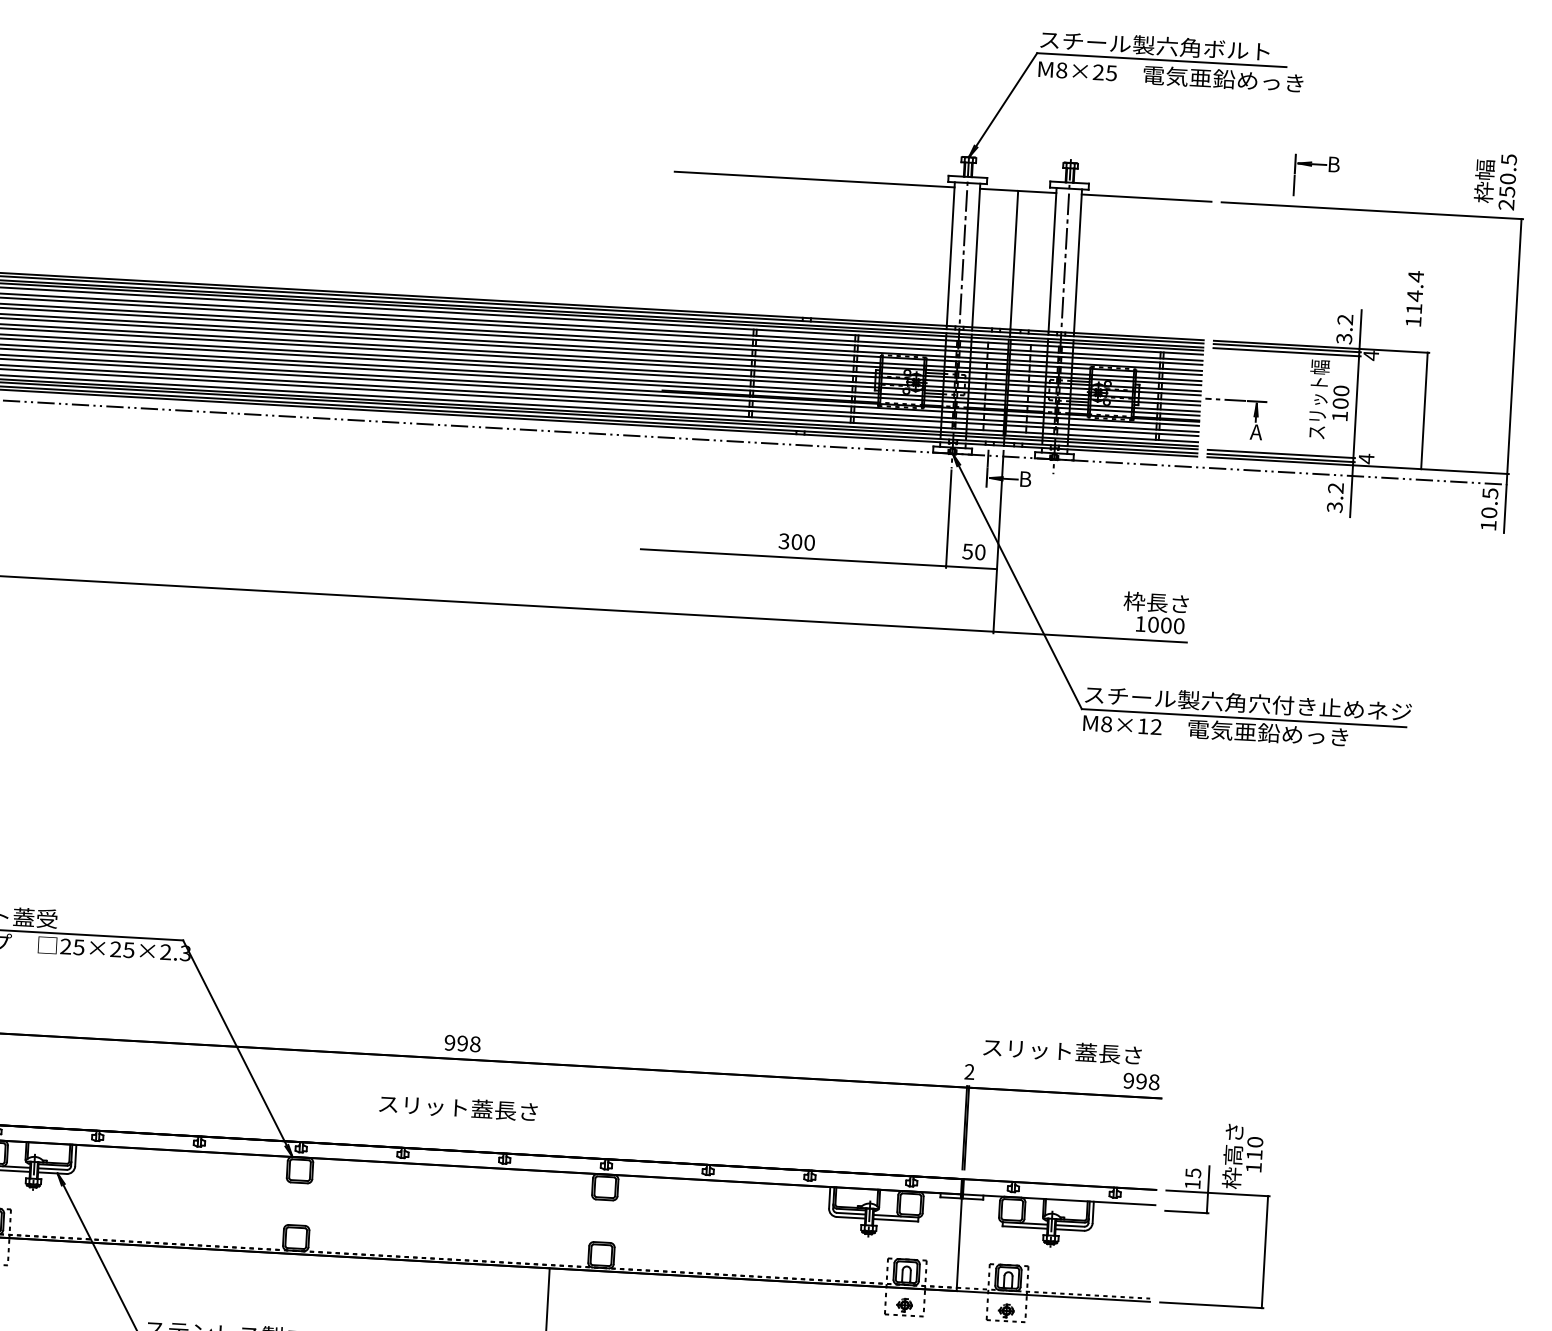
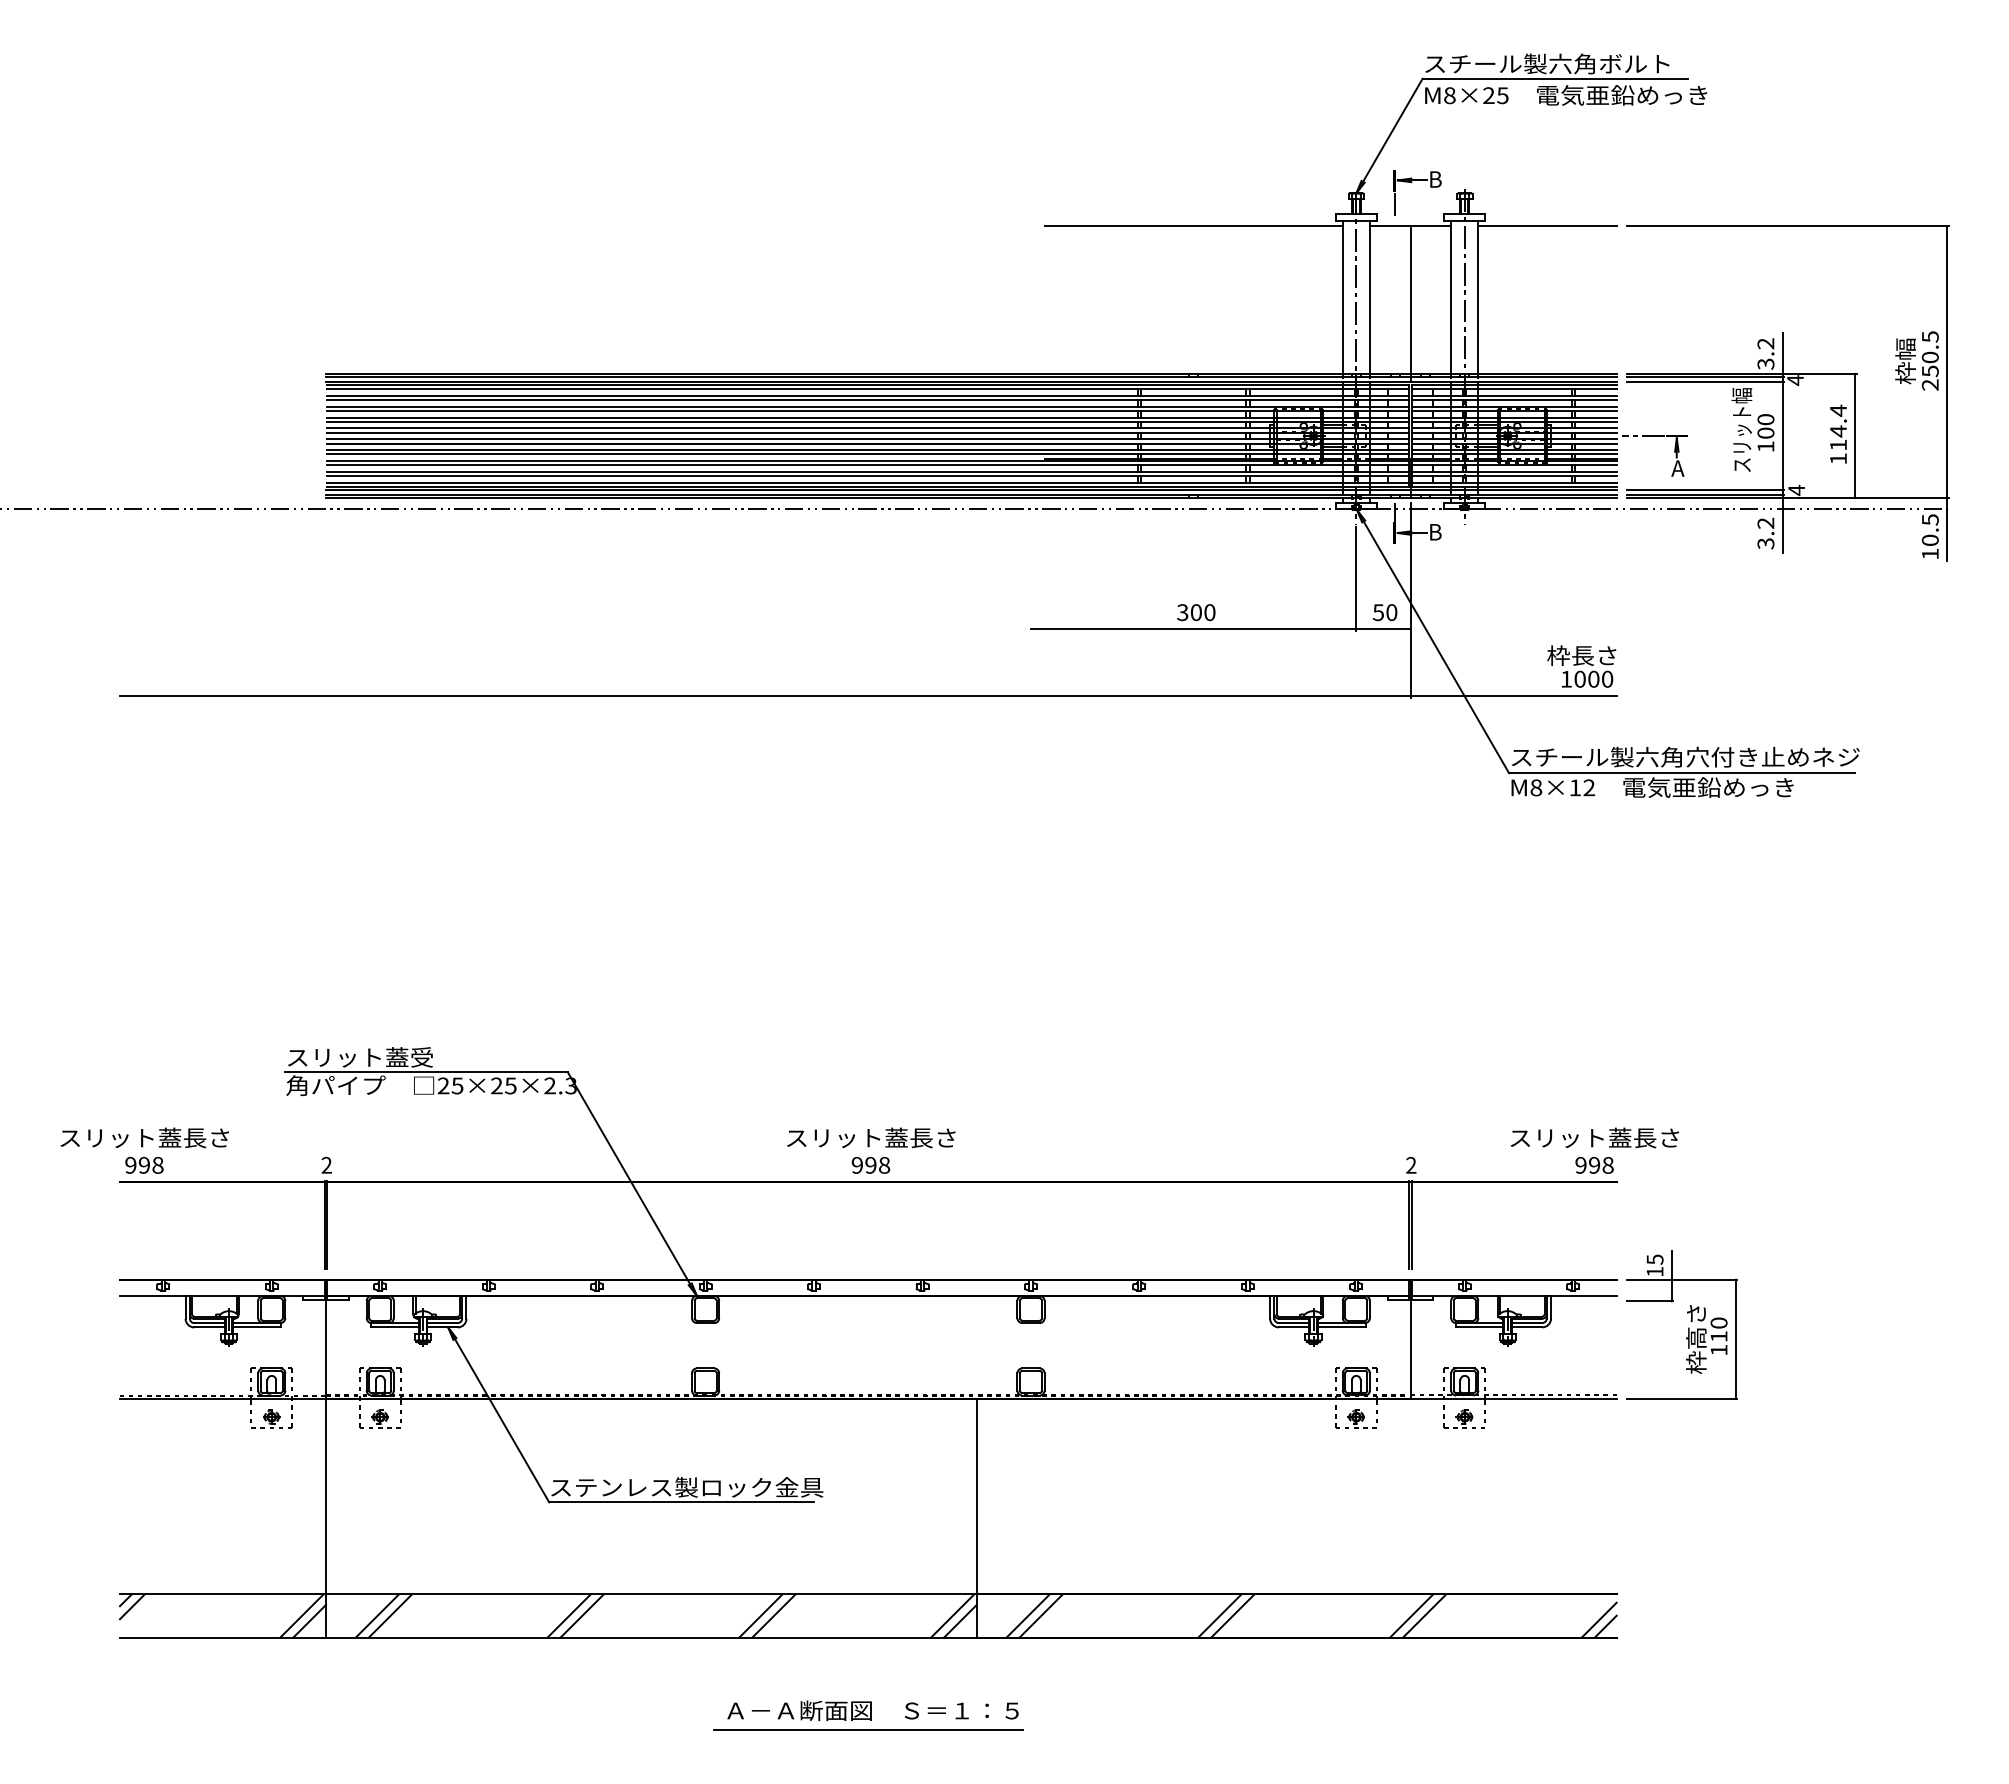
part: (1311, 167) -> (1411, 183), moved
text: (1494, 181) -> (1916, 360), moved
text: (1414, 297) -> (1838, 433), moved
text: (1062, 1050) -> (1594, 1137), moved
text: (458, 1107) -> (871, 1137), moved
text: (1242, 1156) -> (1706, 1339), moved

